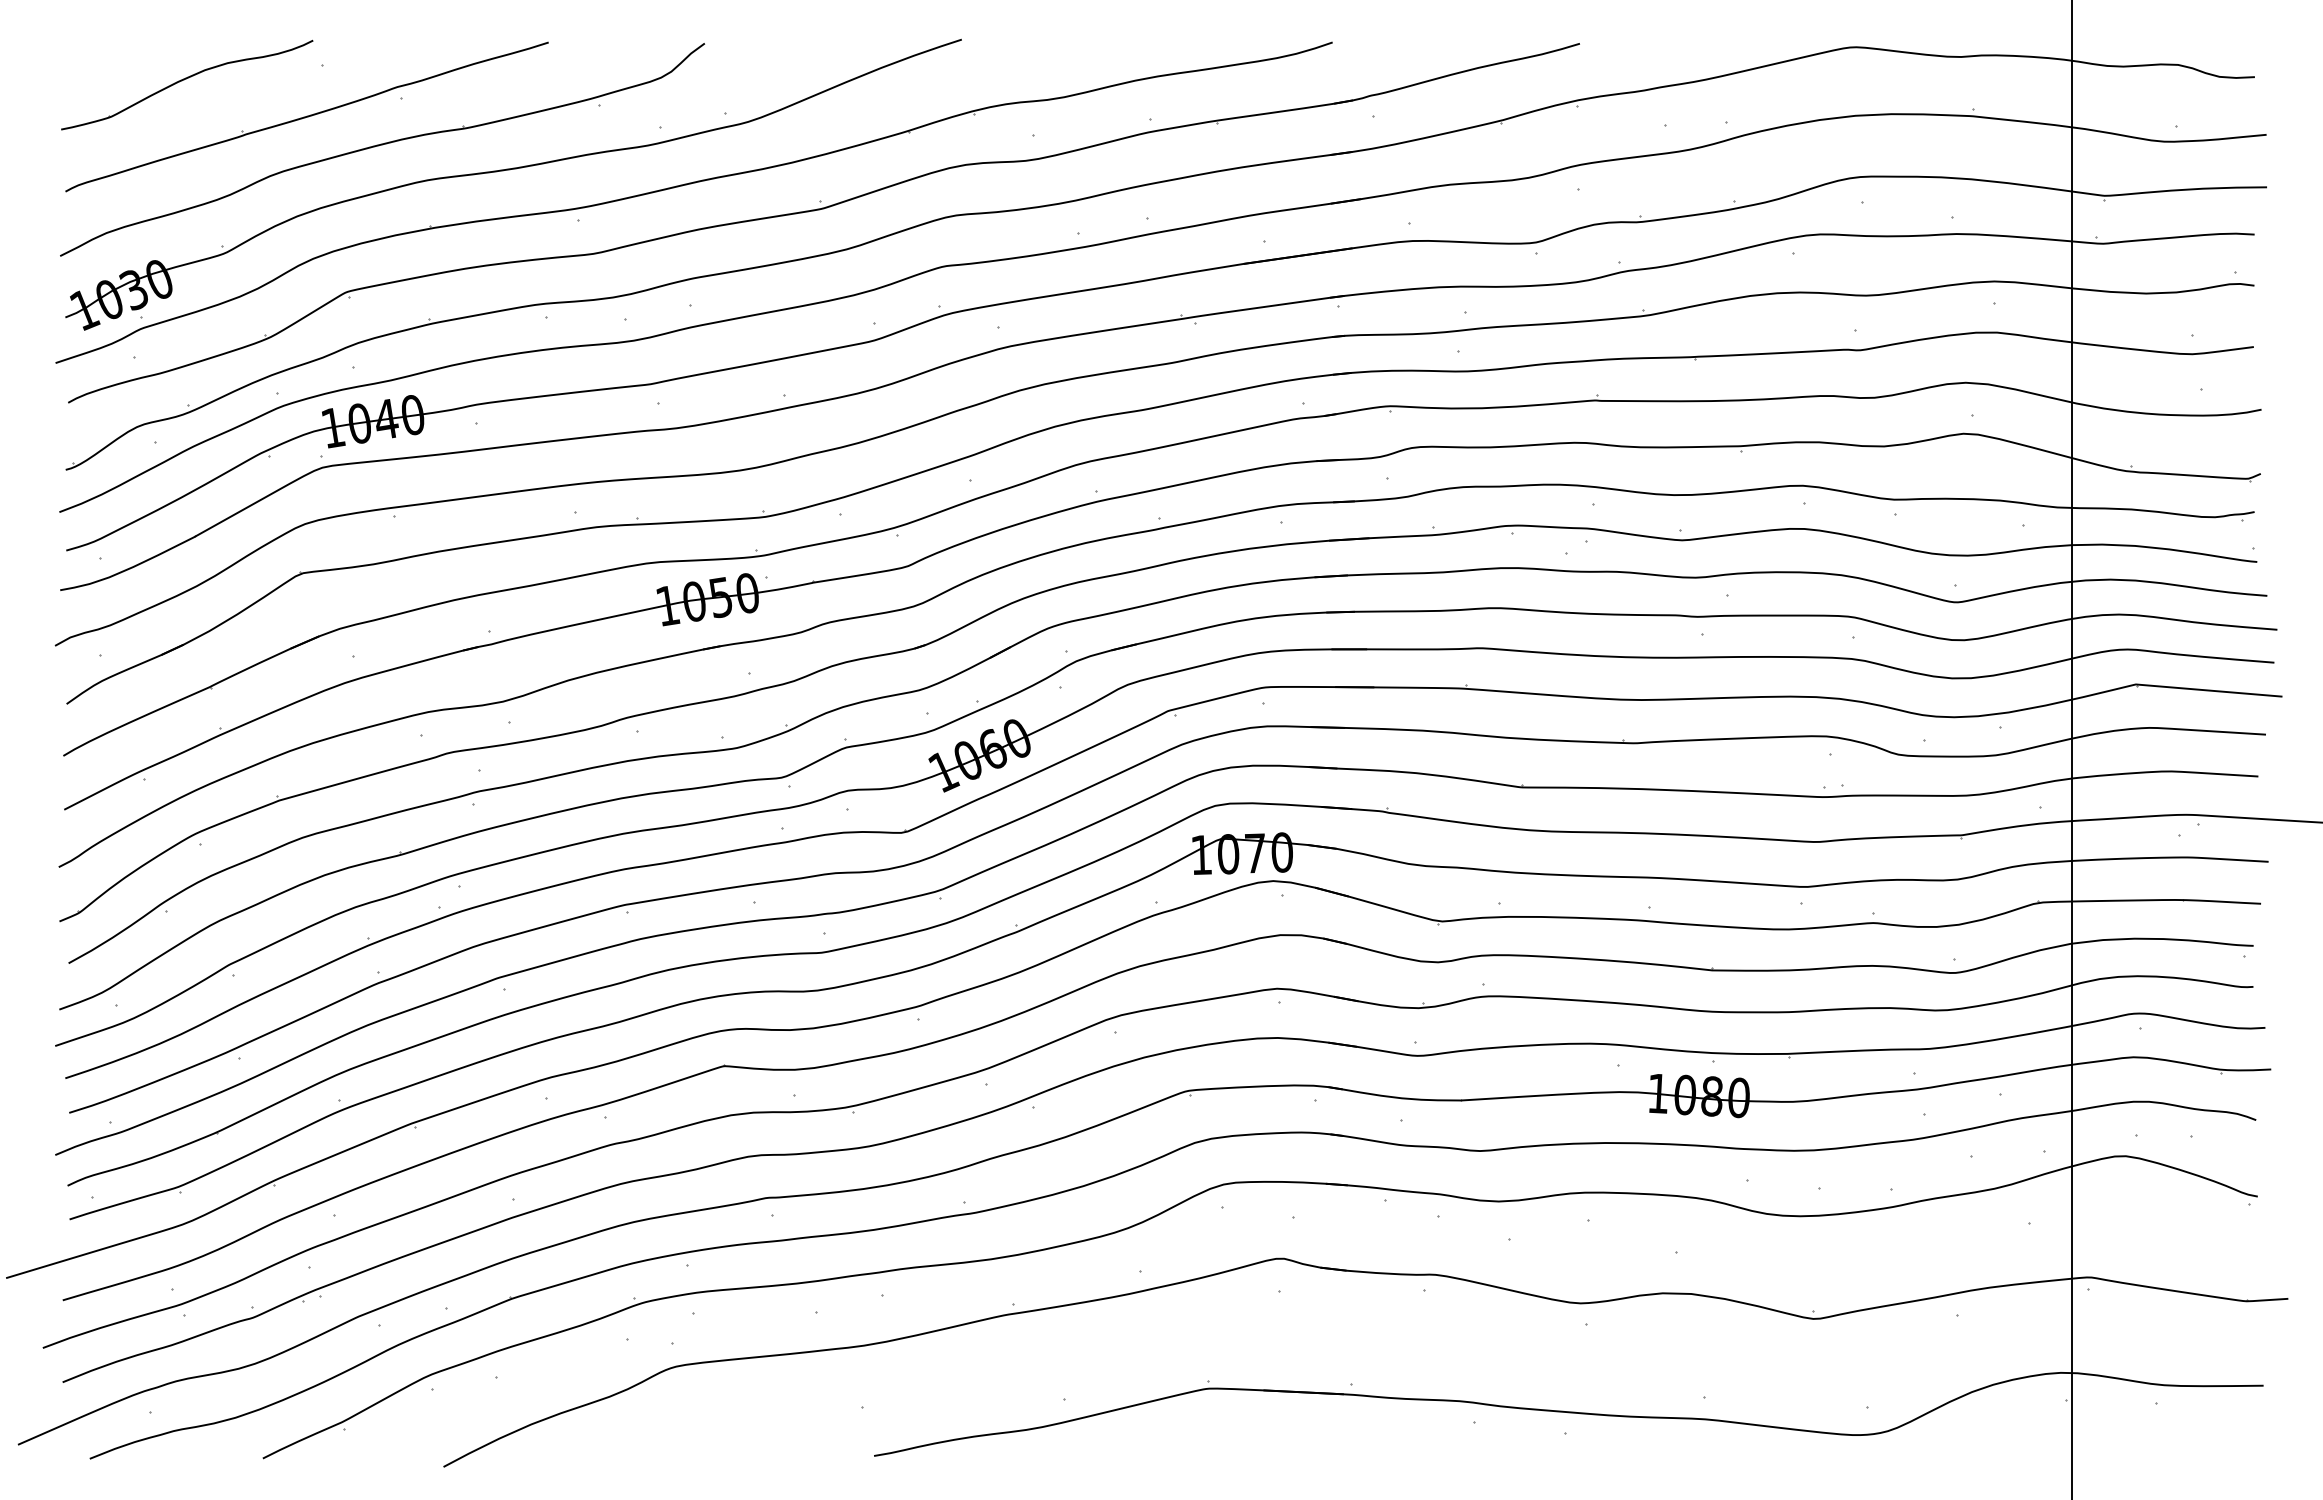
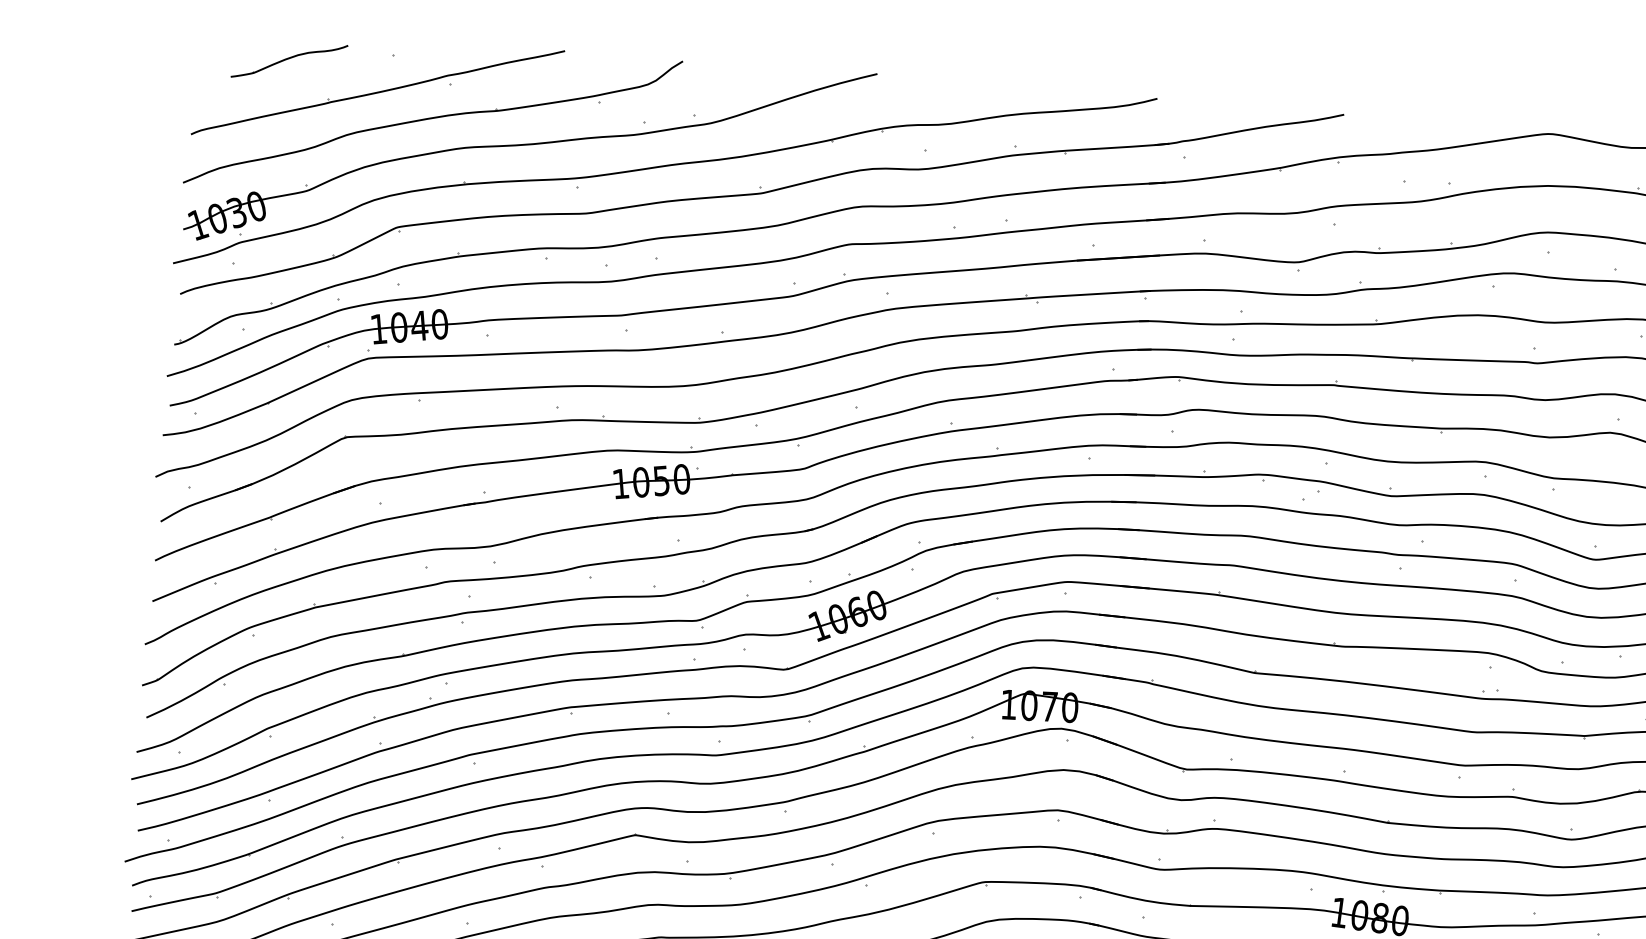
part: (187, 84) -> (289, 60), size x0.6

